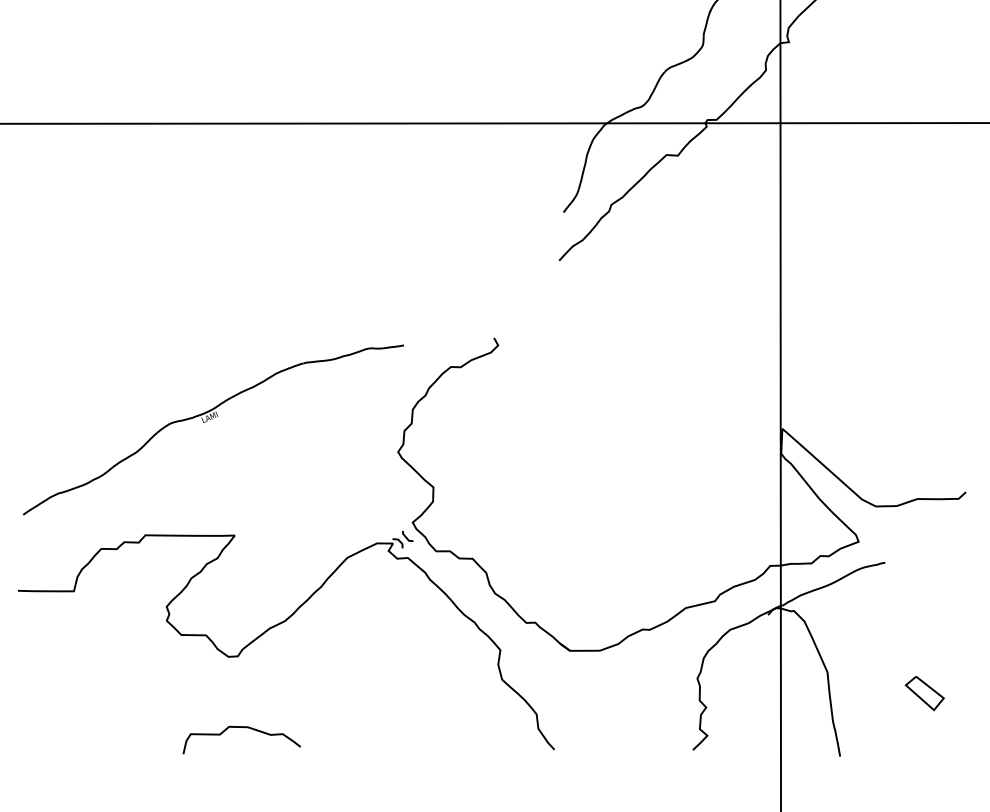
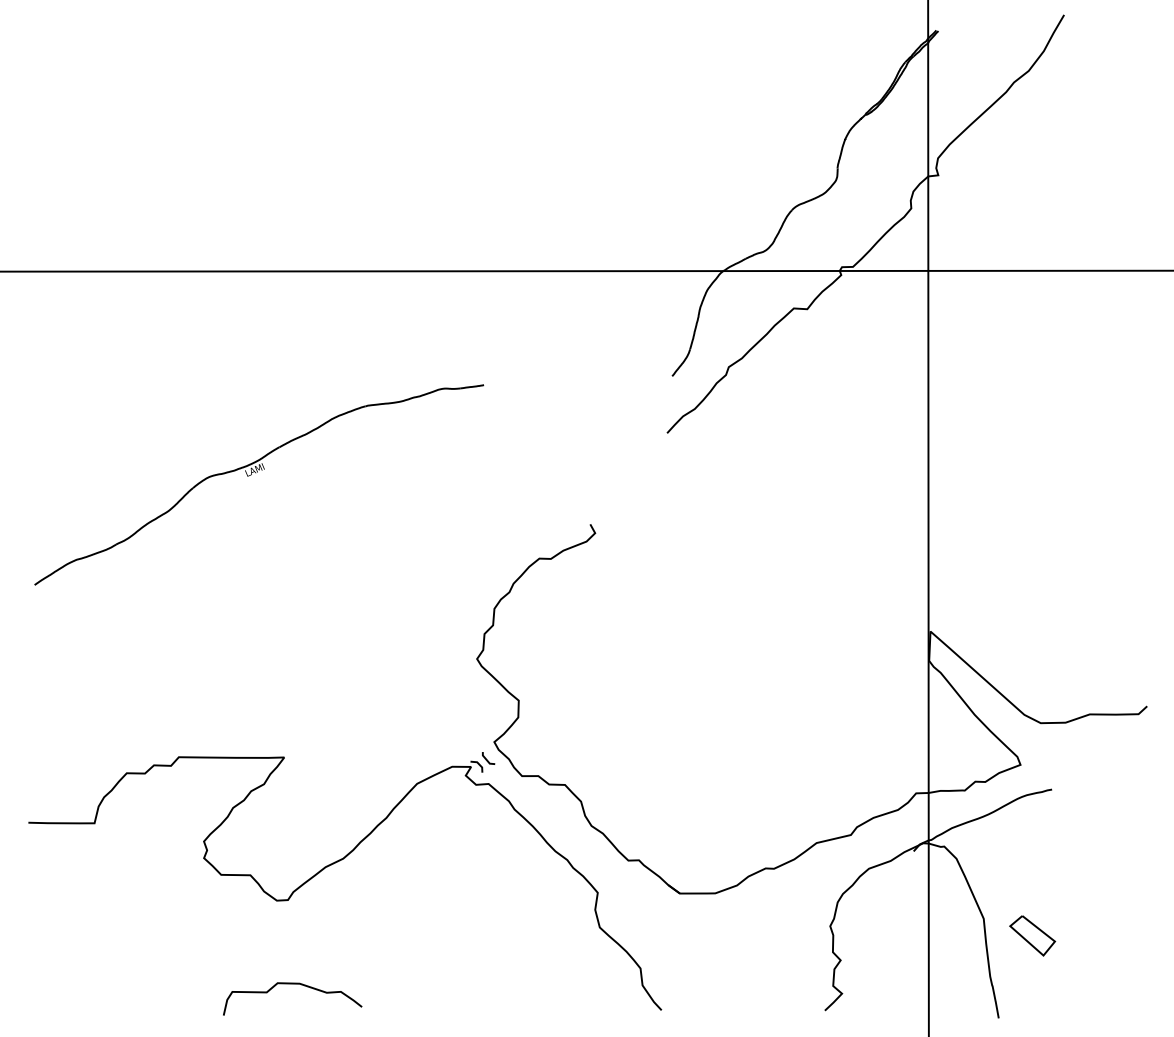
part: (210, 420) -> (255, 473), moved
part: (924, 693) -> (1032, 935), moved

